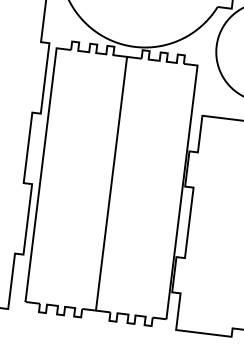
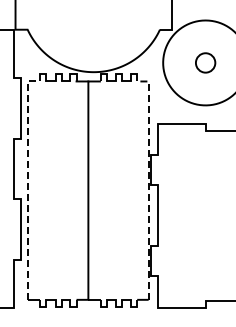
line: (41, 166) -> (27, 183), solid -> dashed
line: (183, 185) -> (149, 184), solid -> dashed

